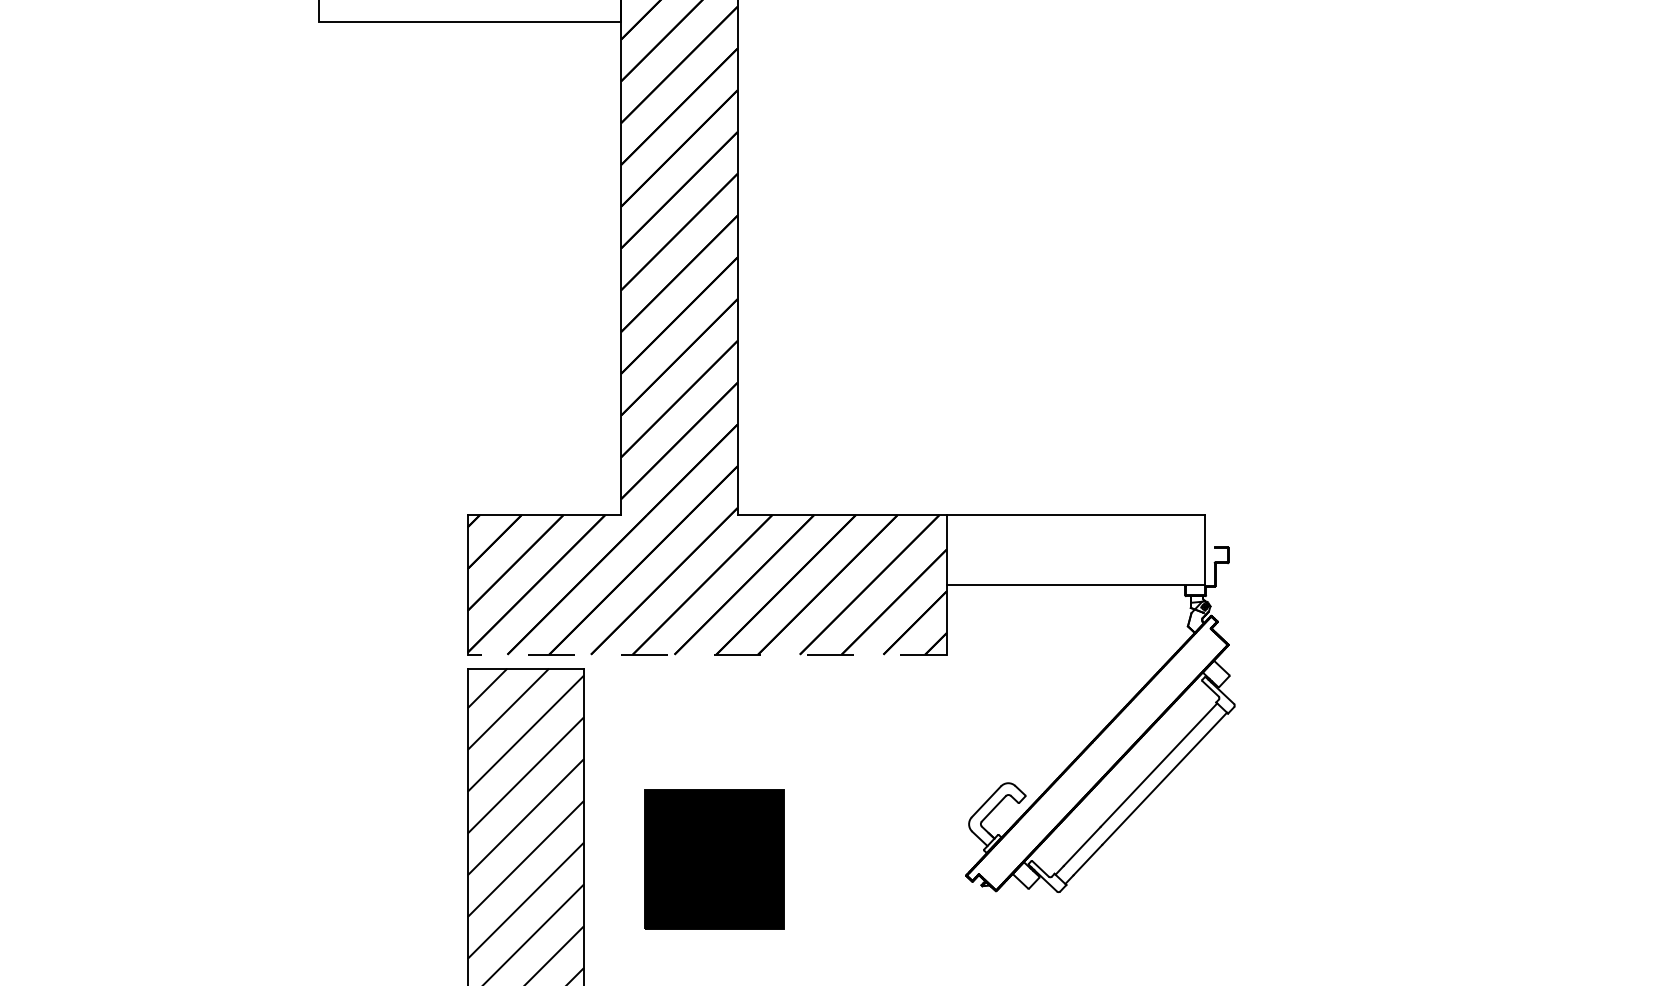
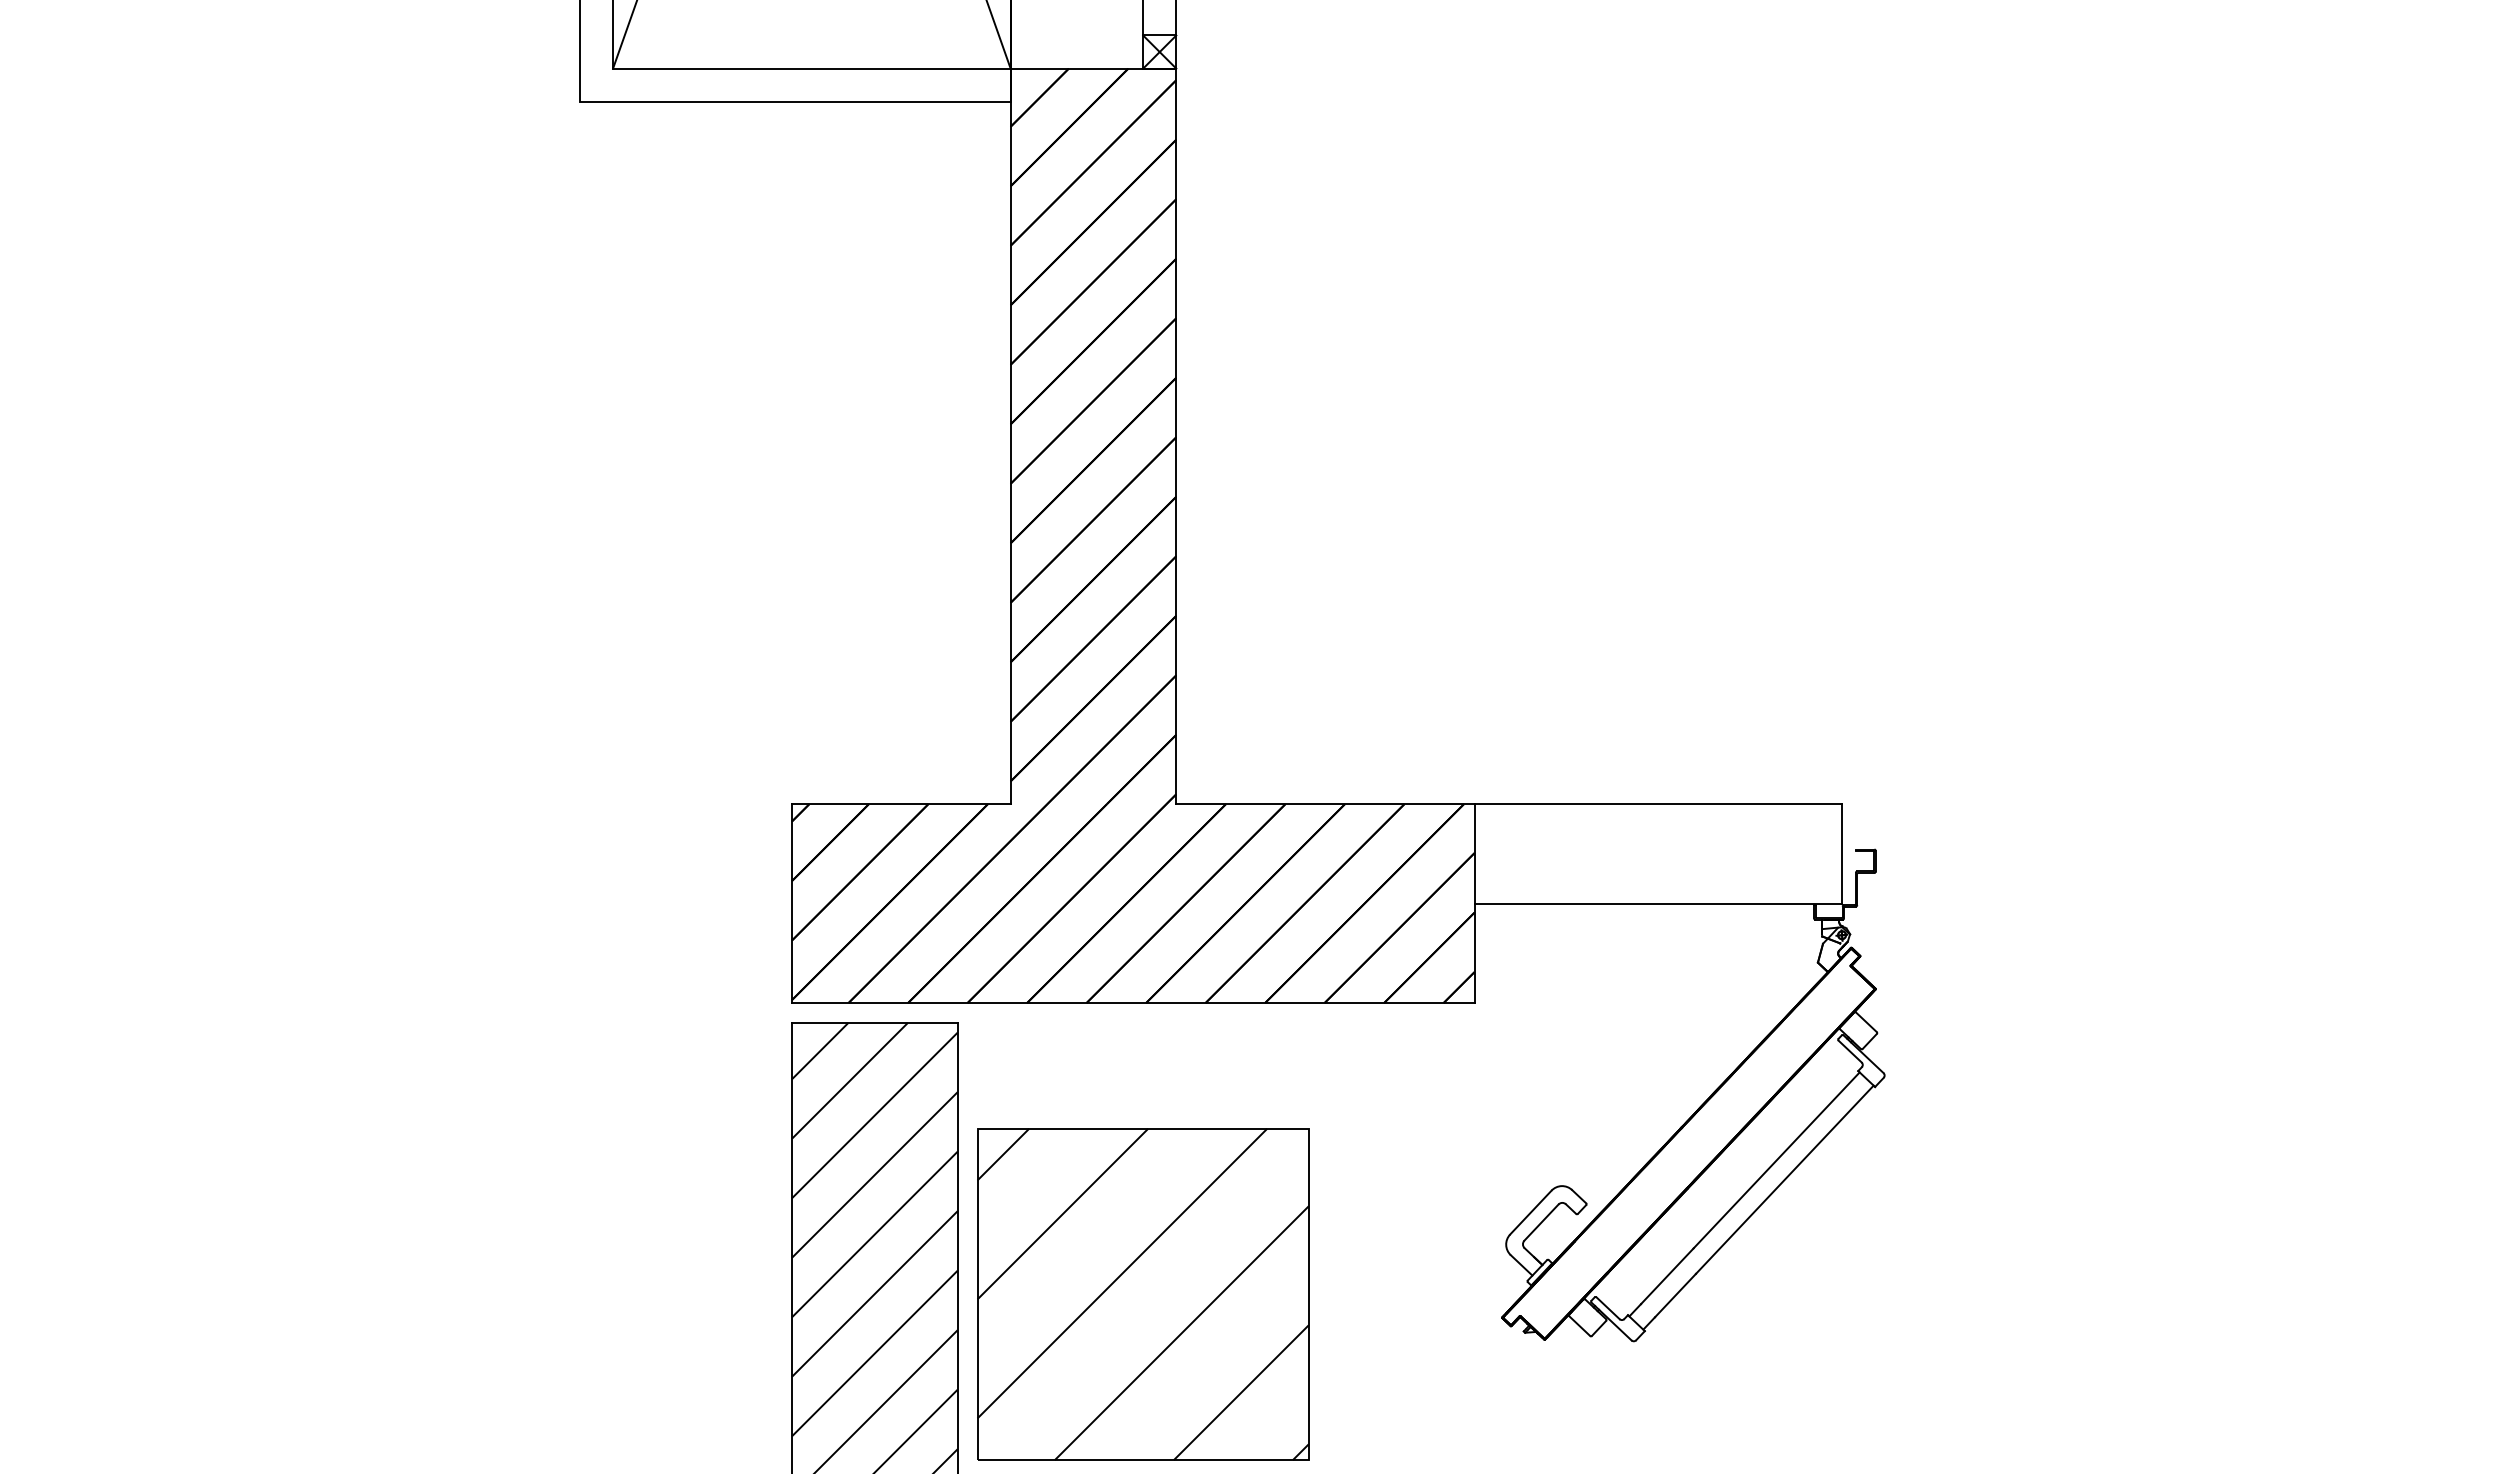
line: (706, 654) -> (1132, 1002), dashed -> solid
part: (714, 859) -> (1143, 1294), size x1.67

